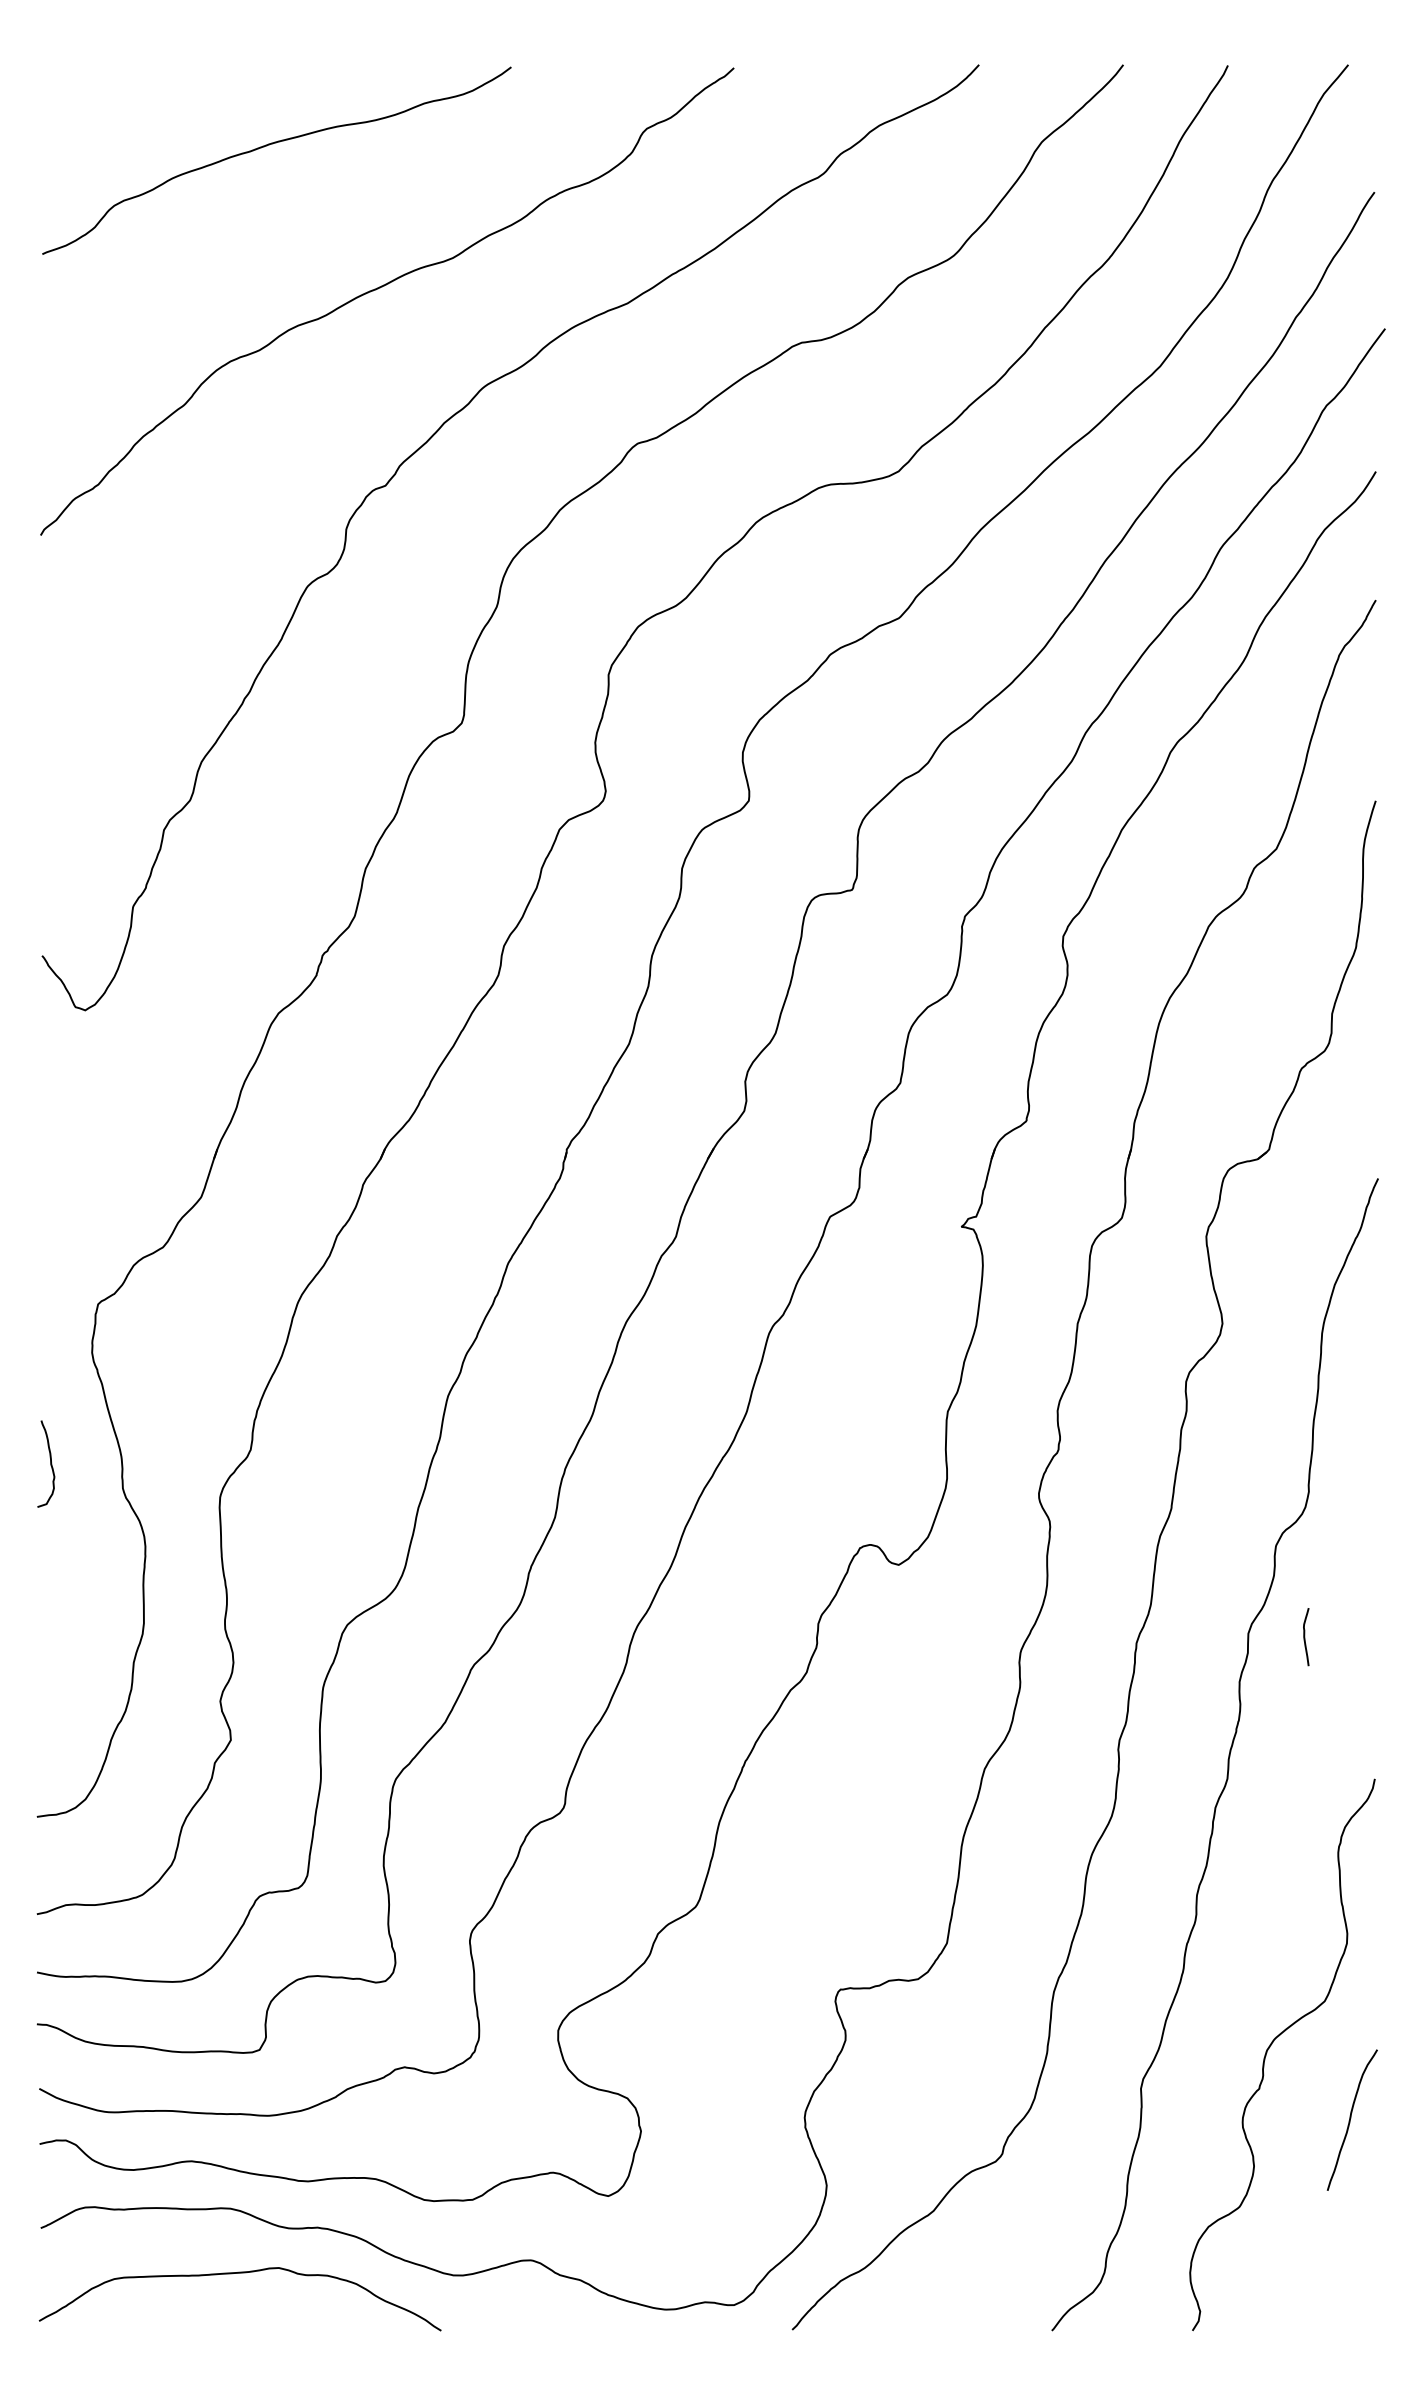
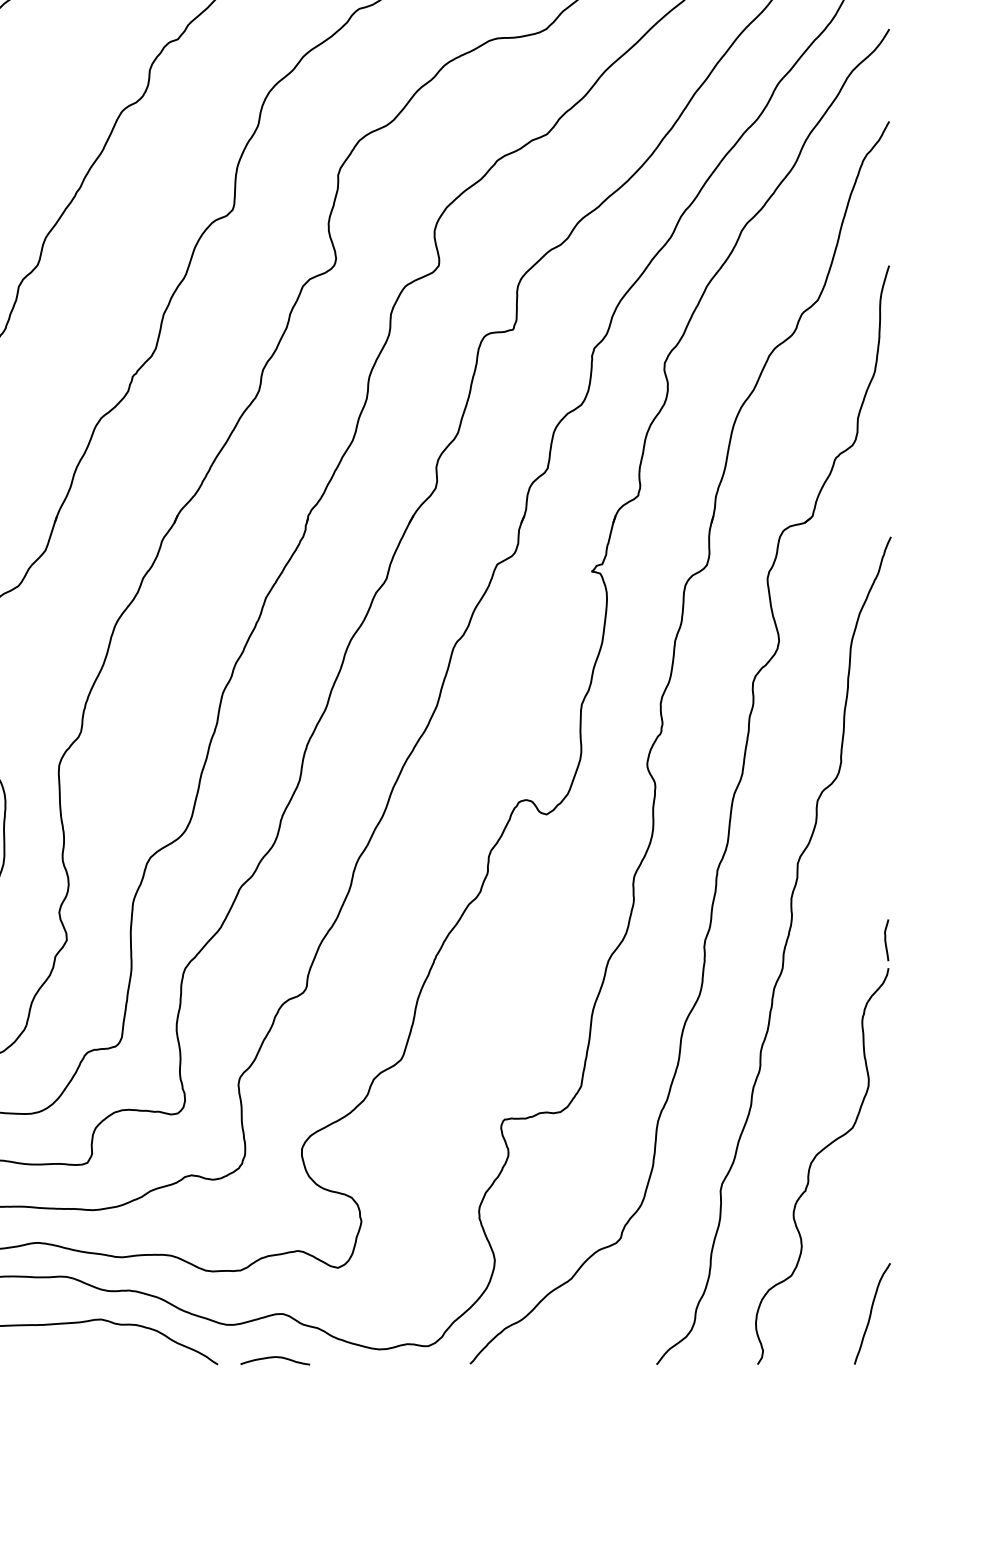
curve: (1305, 1637) -> (886, 940), moved
curve: (1351, 2118) -> (871, 1312), moved
curve: (520, 2321) -> (274, 1357), added

